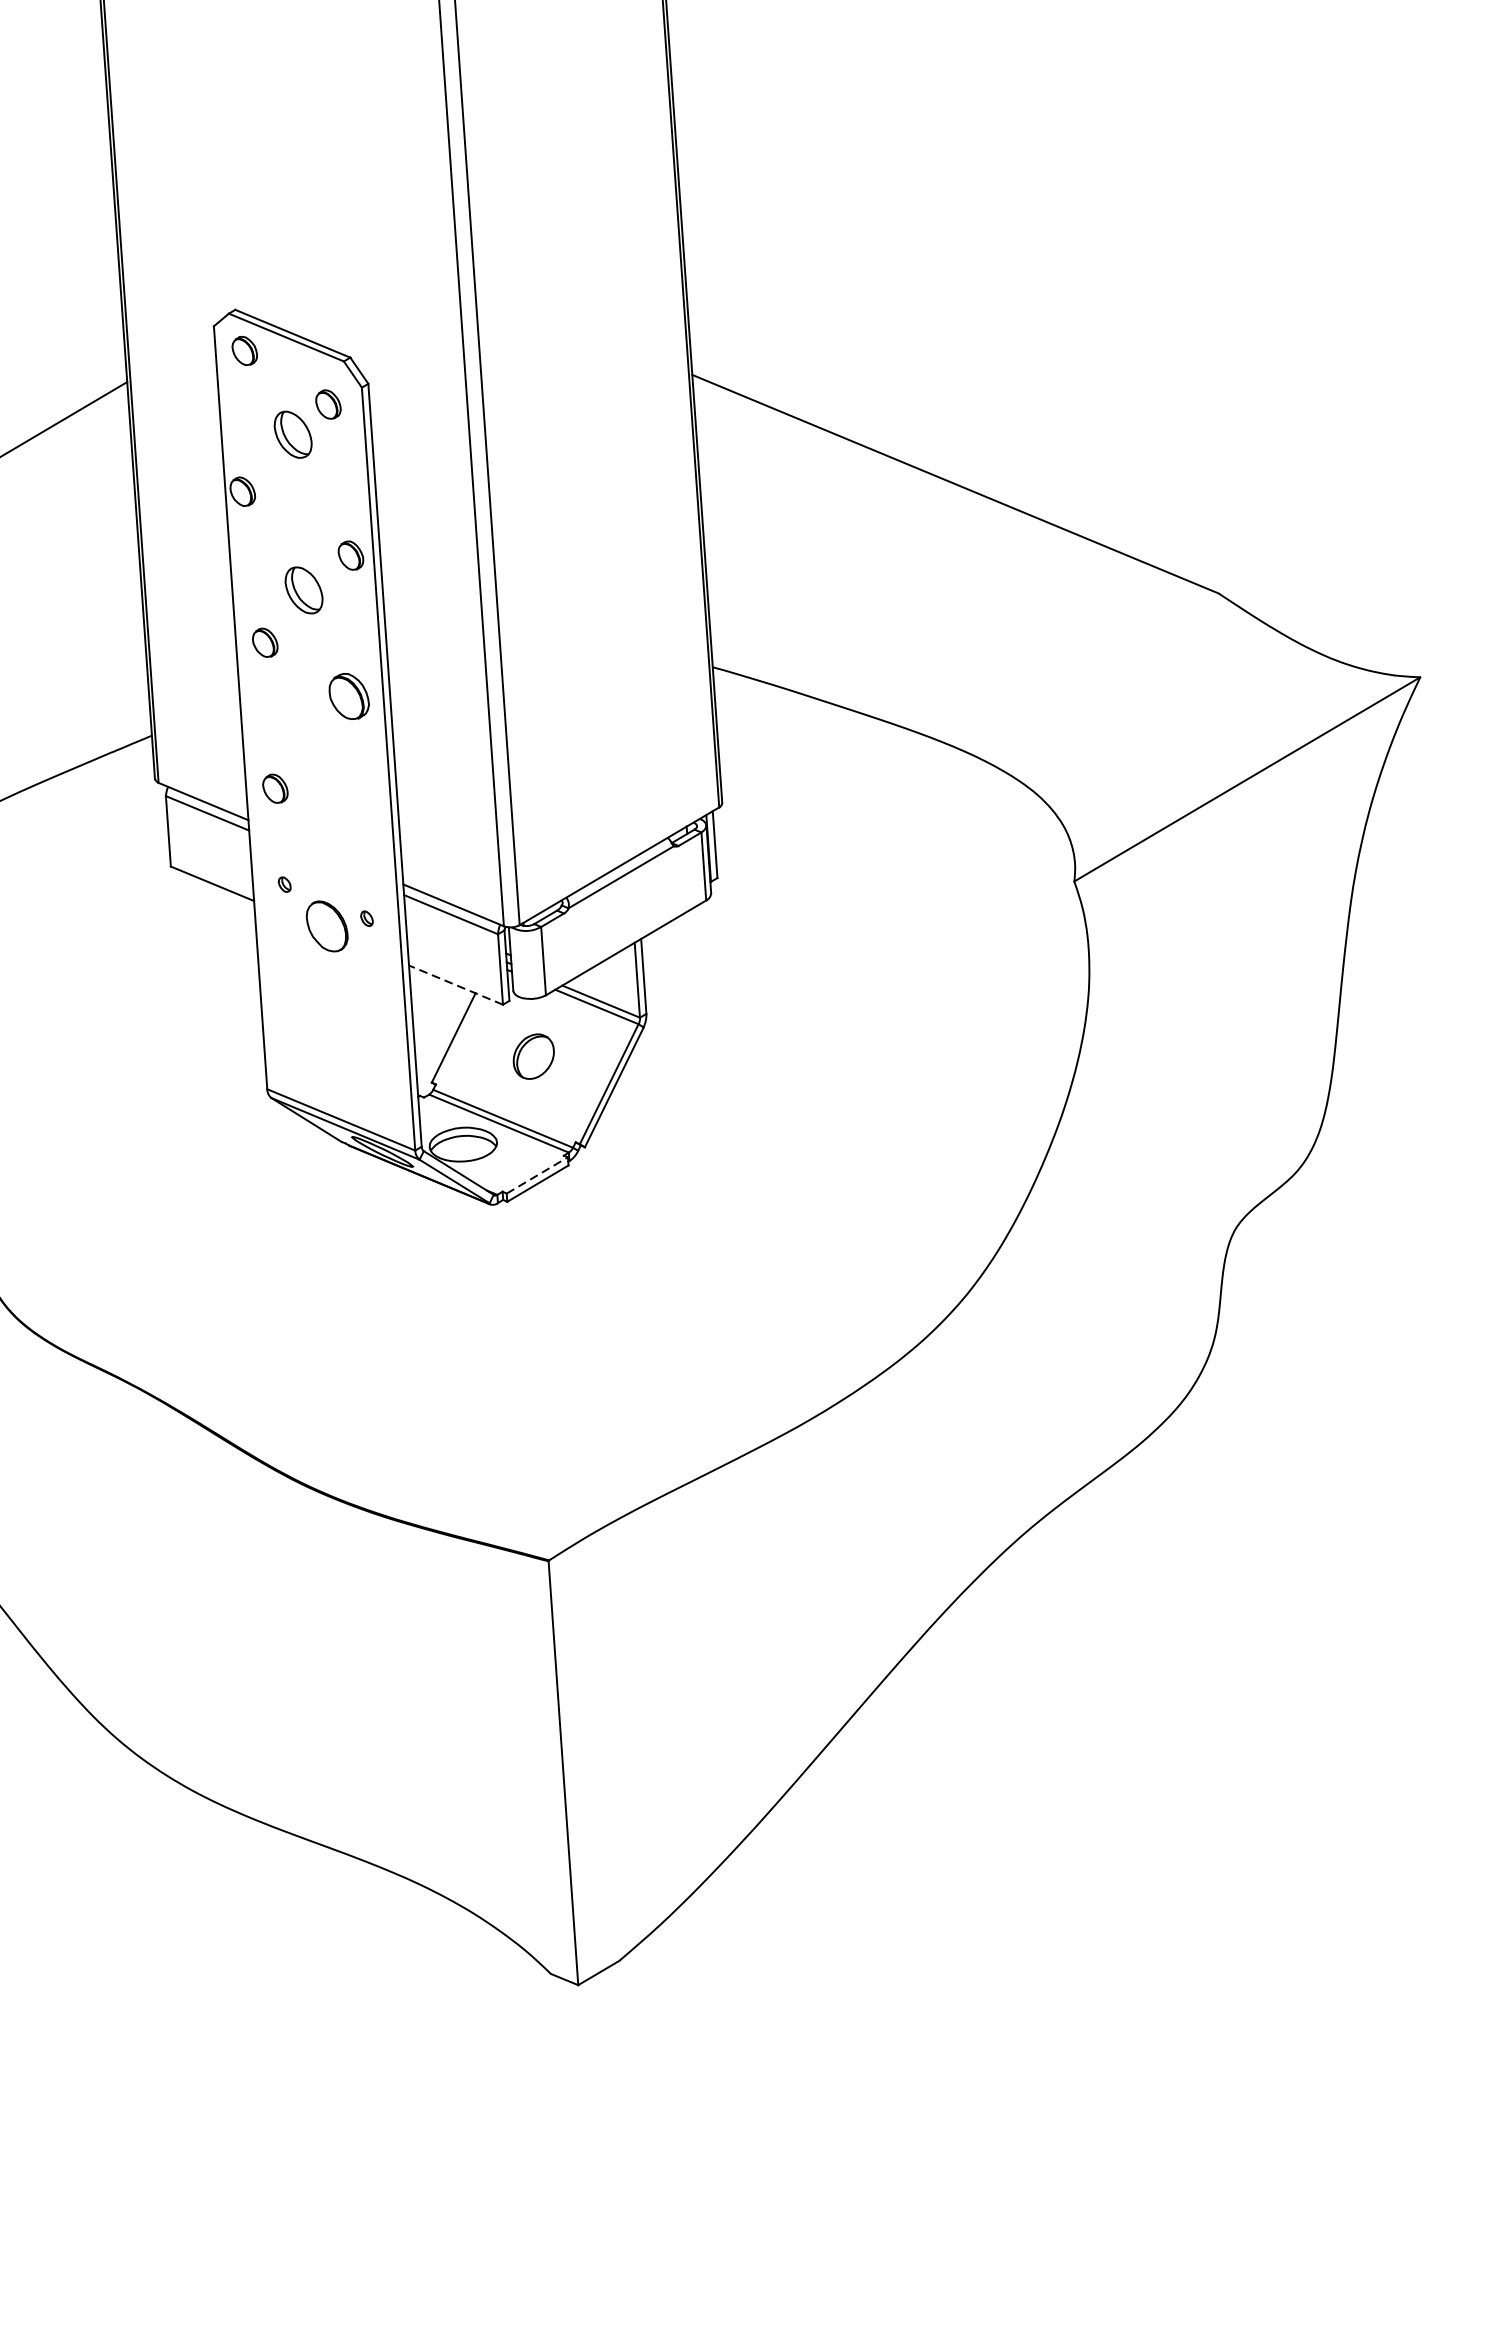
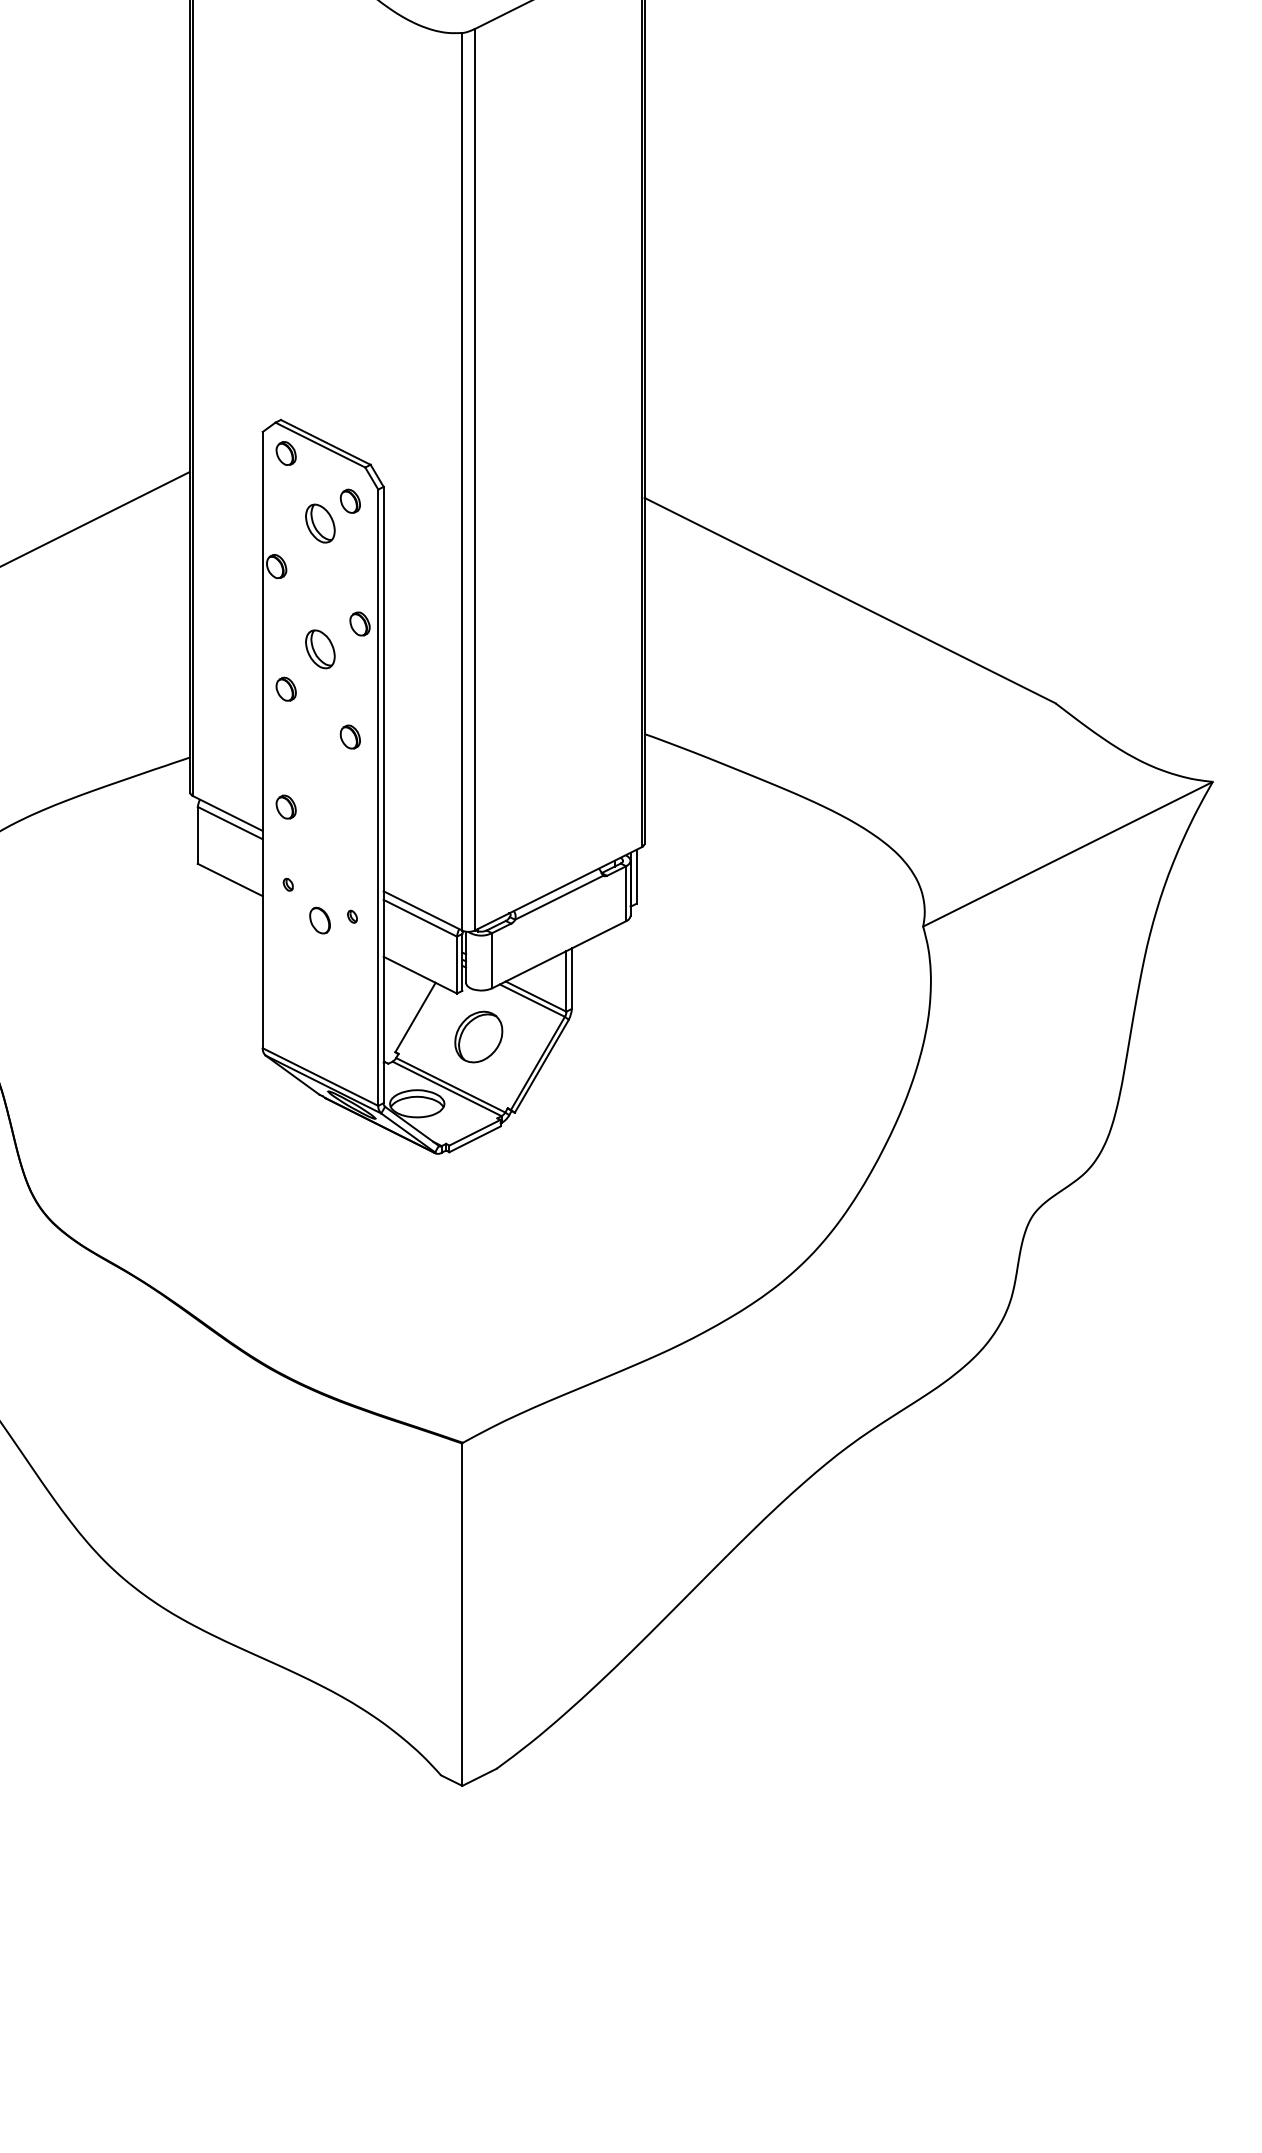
part: (347, 695) -> (349, 736), size x0.62
part: (326, 926) -> (319, 920), size x0.62
line: (454, 984) -> (419, 974), dashed -> solid
part: (533, 1056) -> (478, 1036), size x1.43
line: (537, 1175) -> (475, 1132), dashed -> solid

